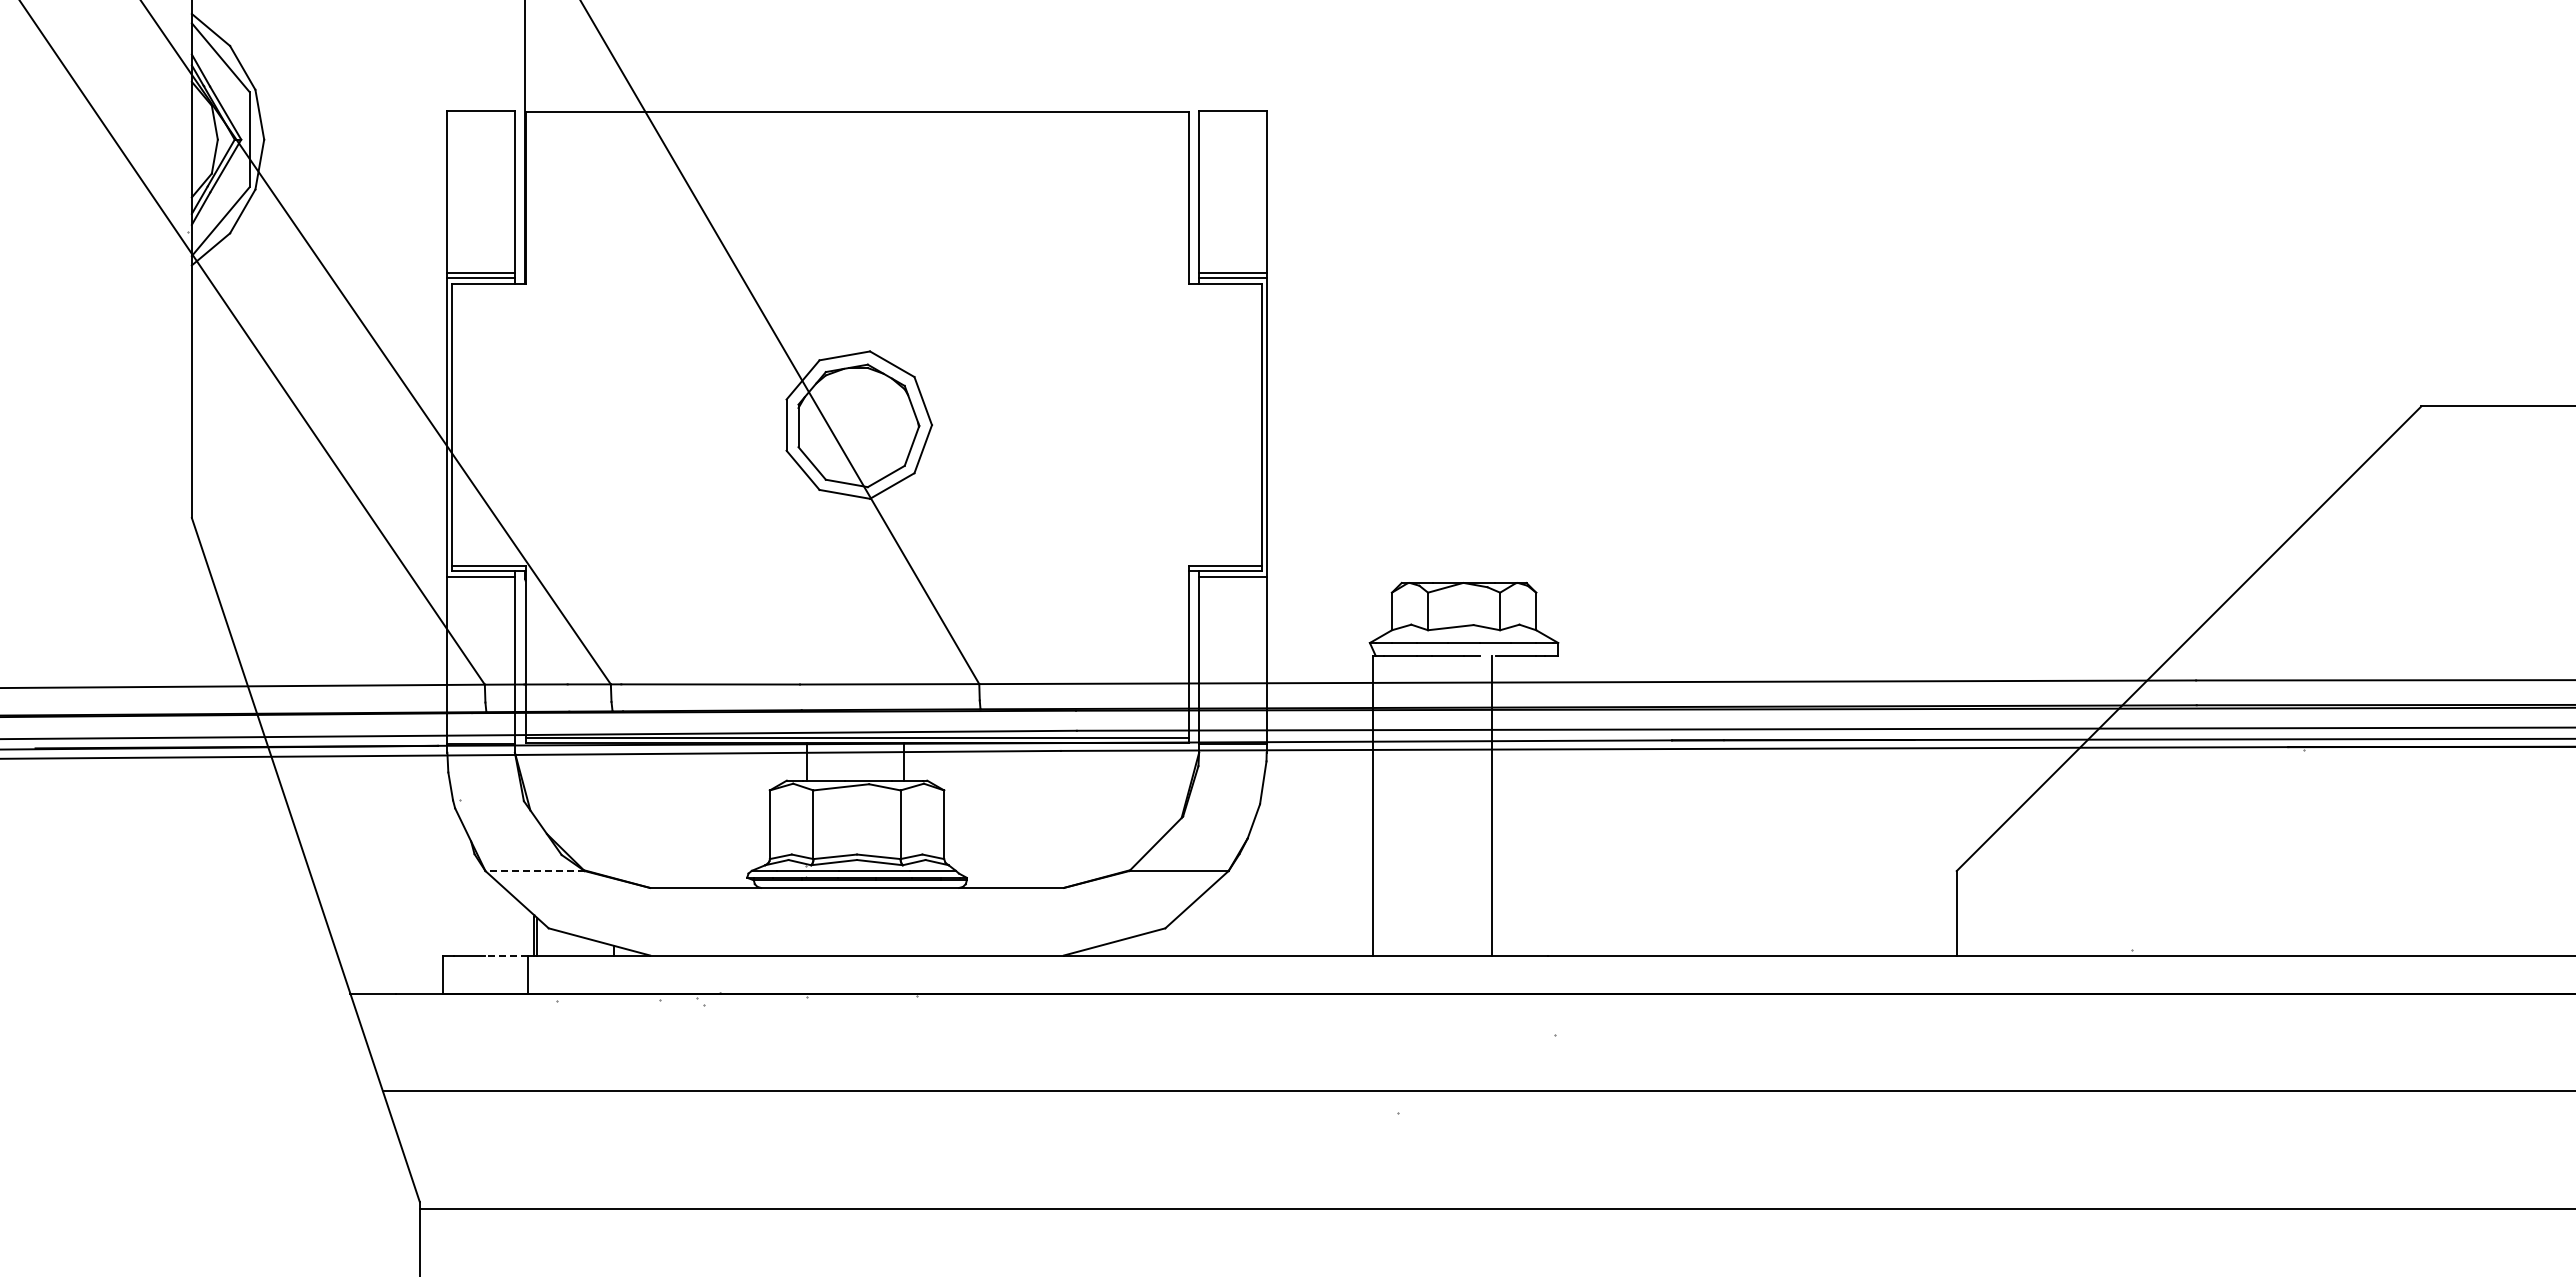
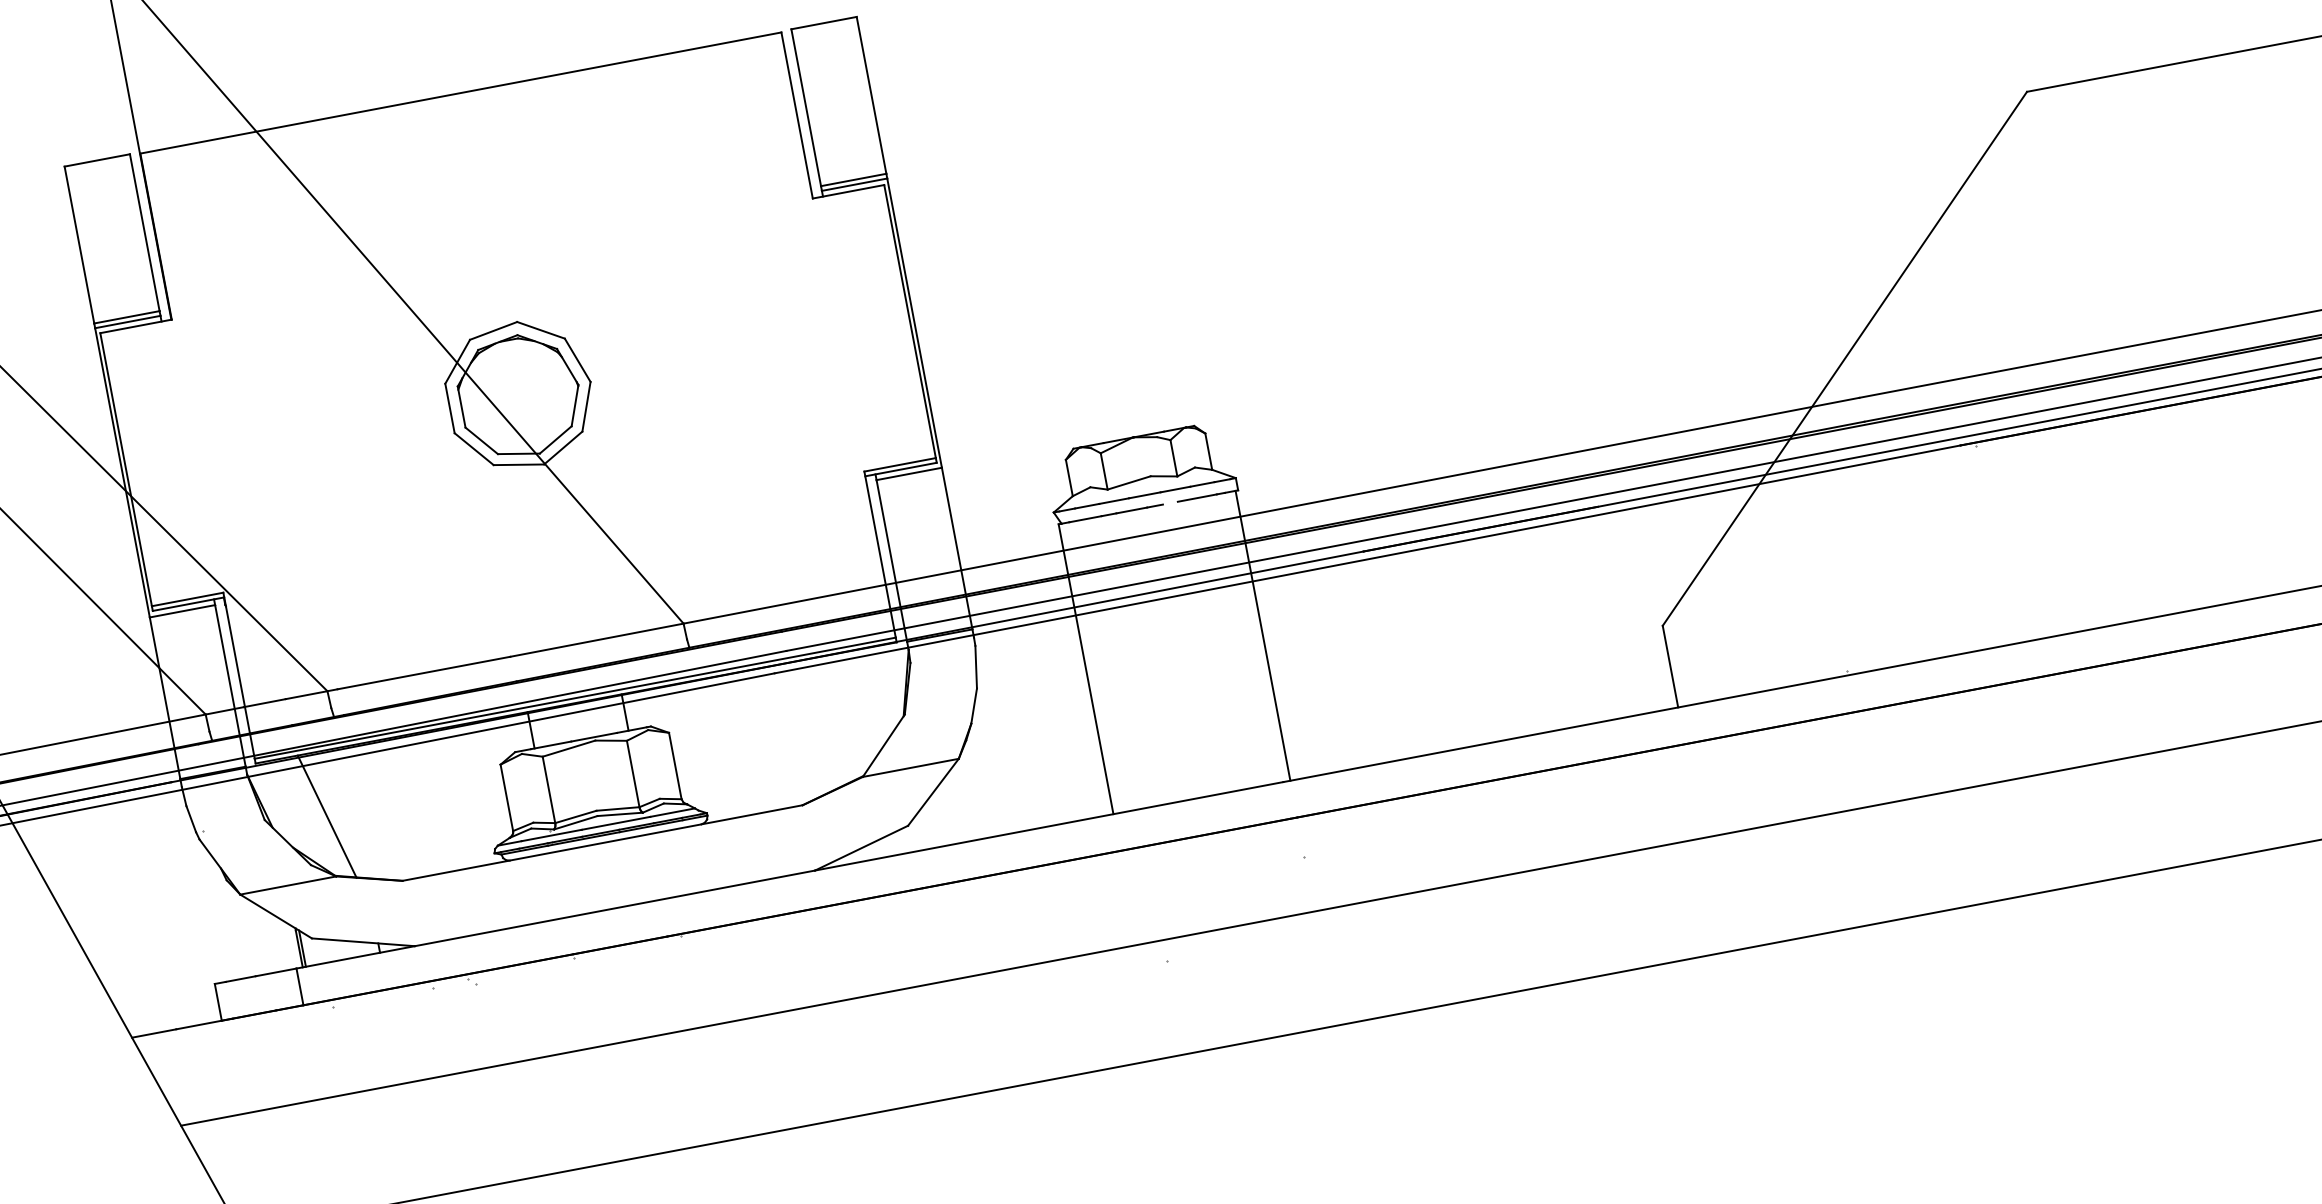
line: (1491, 805) -> (1262, 635), moved
line: (586, 809) -> (326, 816), added
line: (535, 871) -> (288, 885), dashed -> solid
line: (506, 955) -> (276, 972), dashed -> solid

